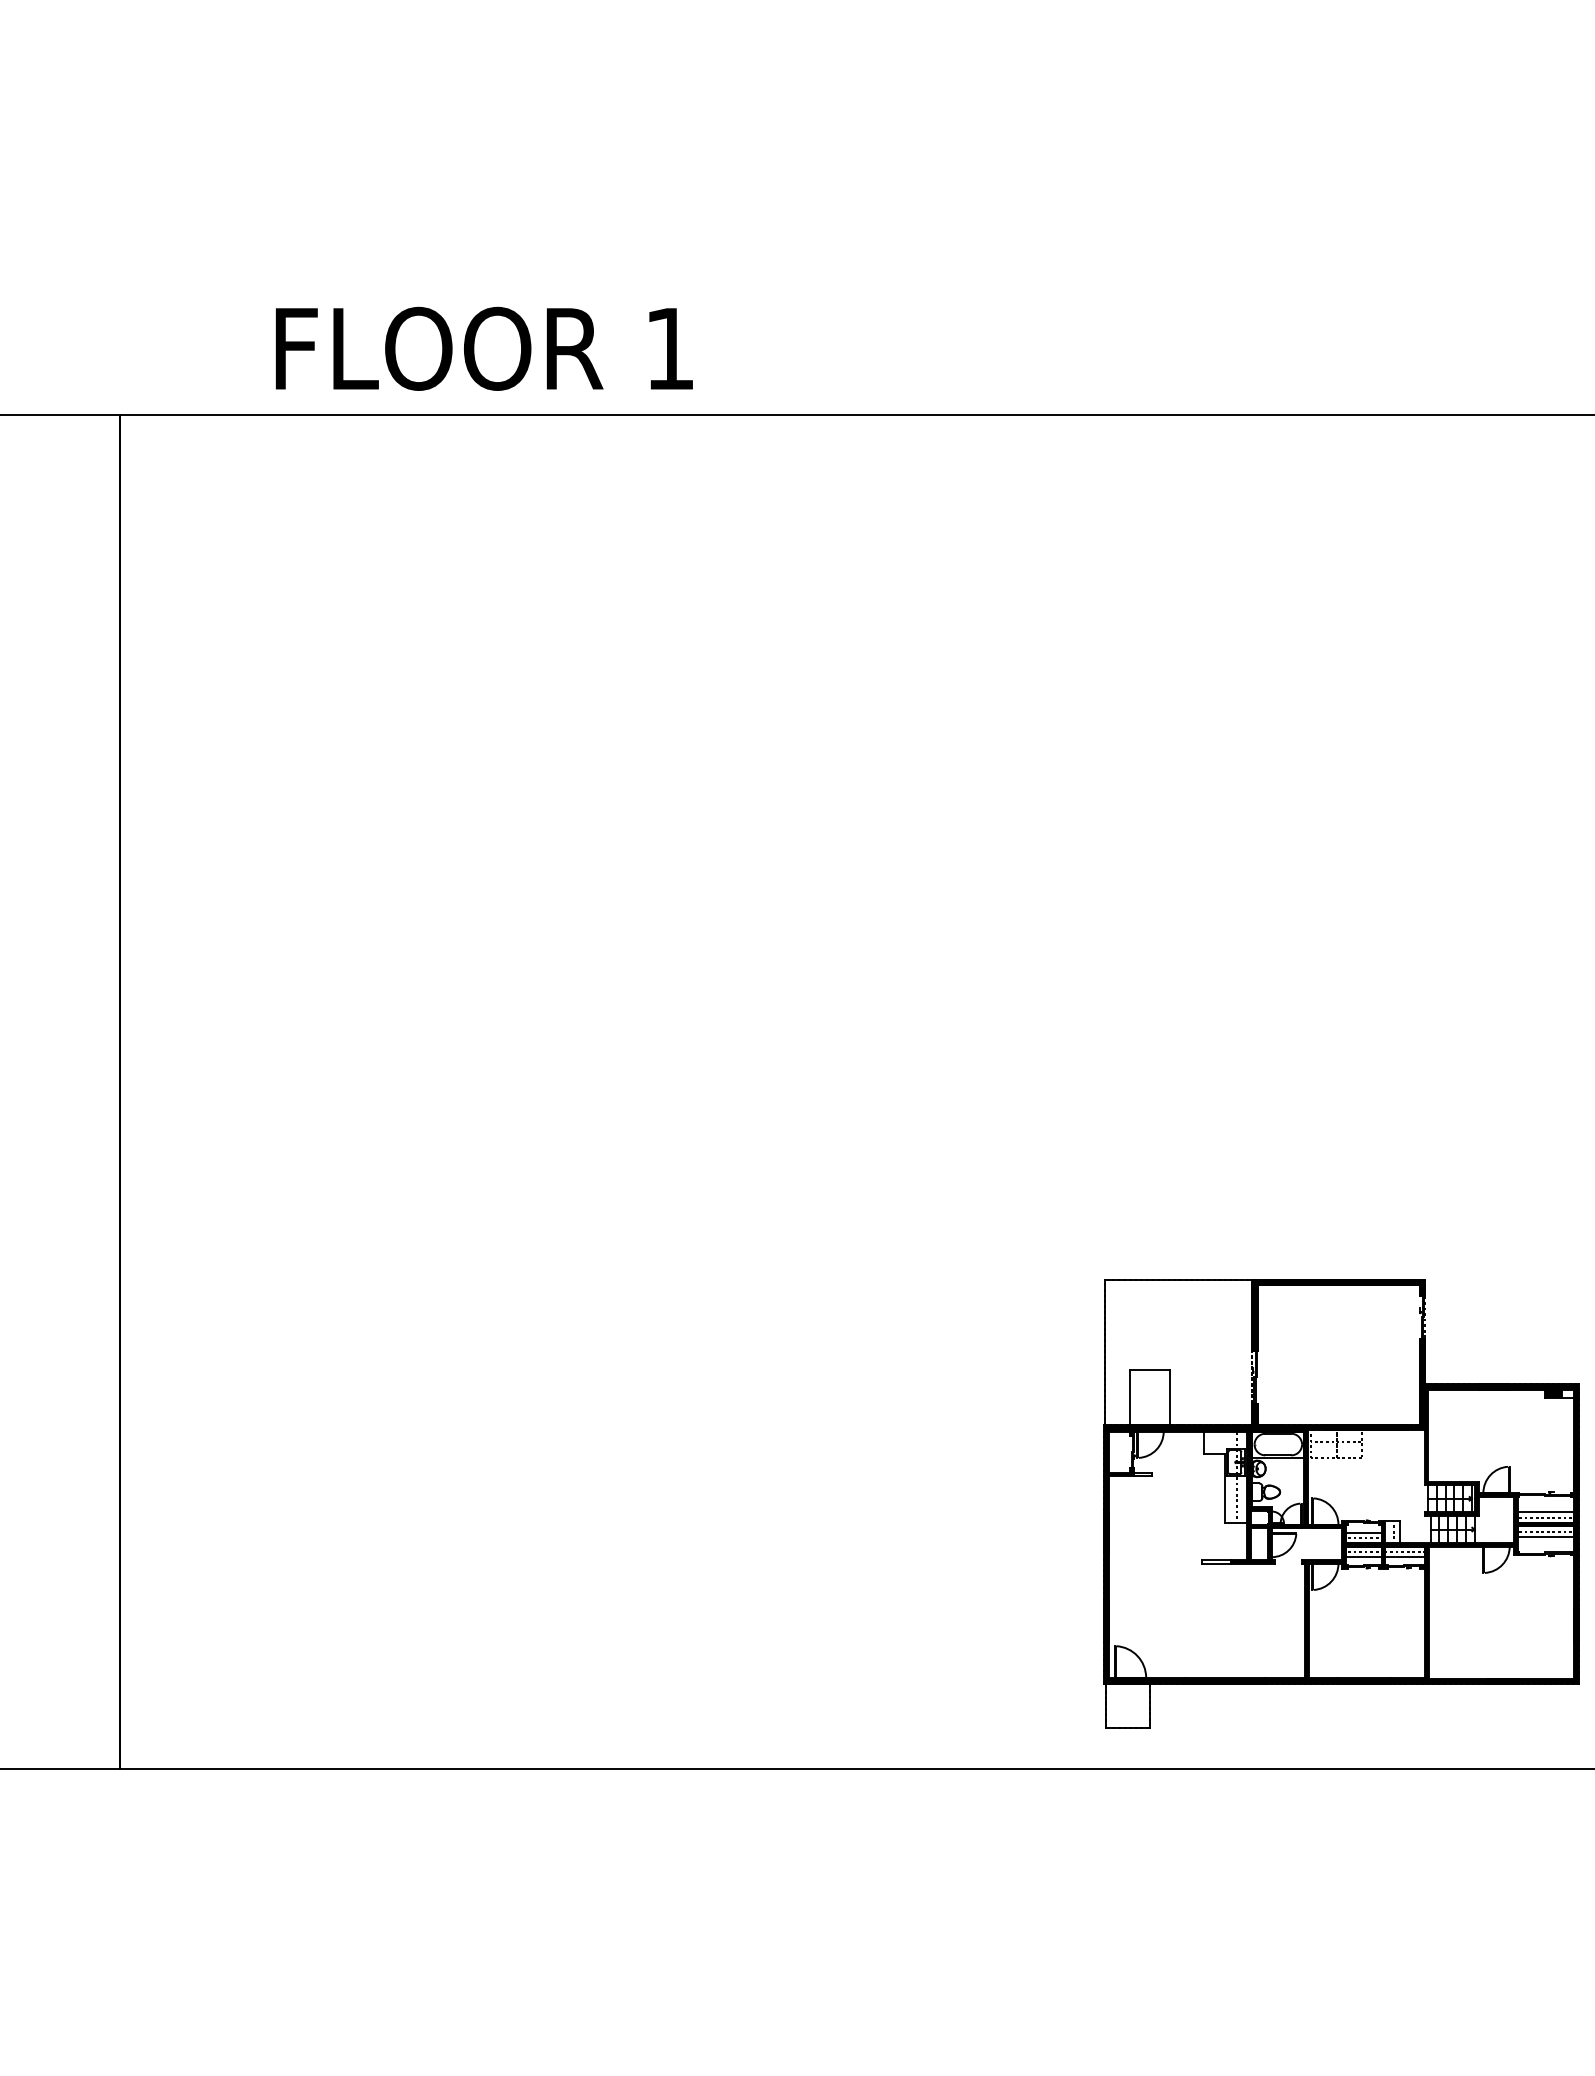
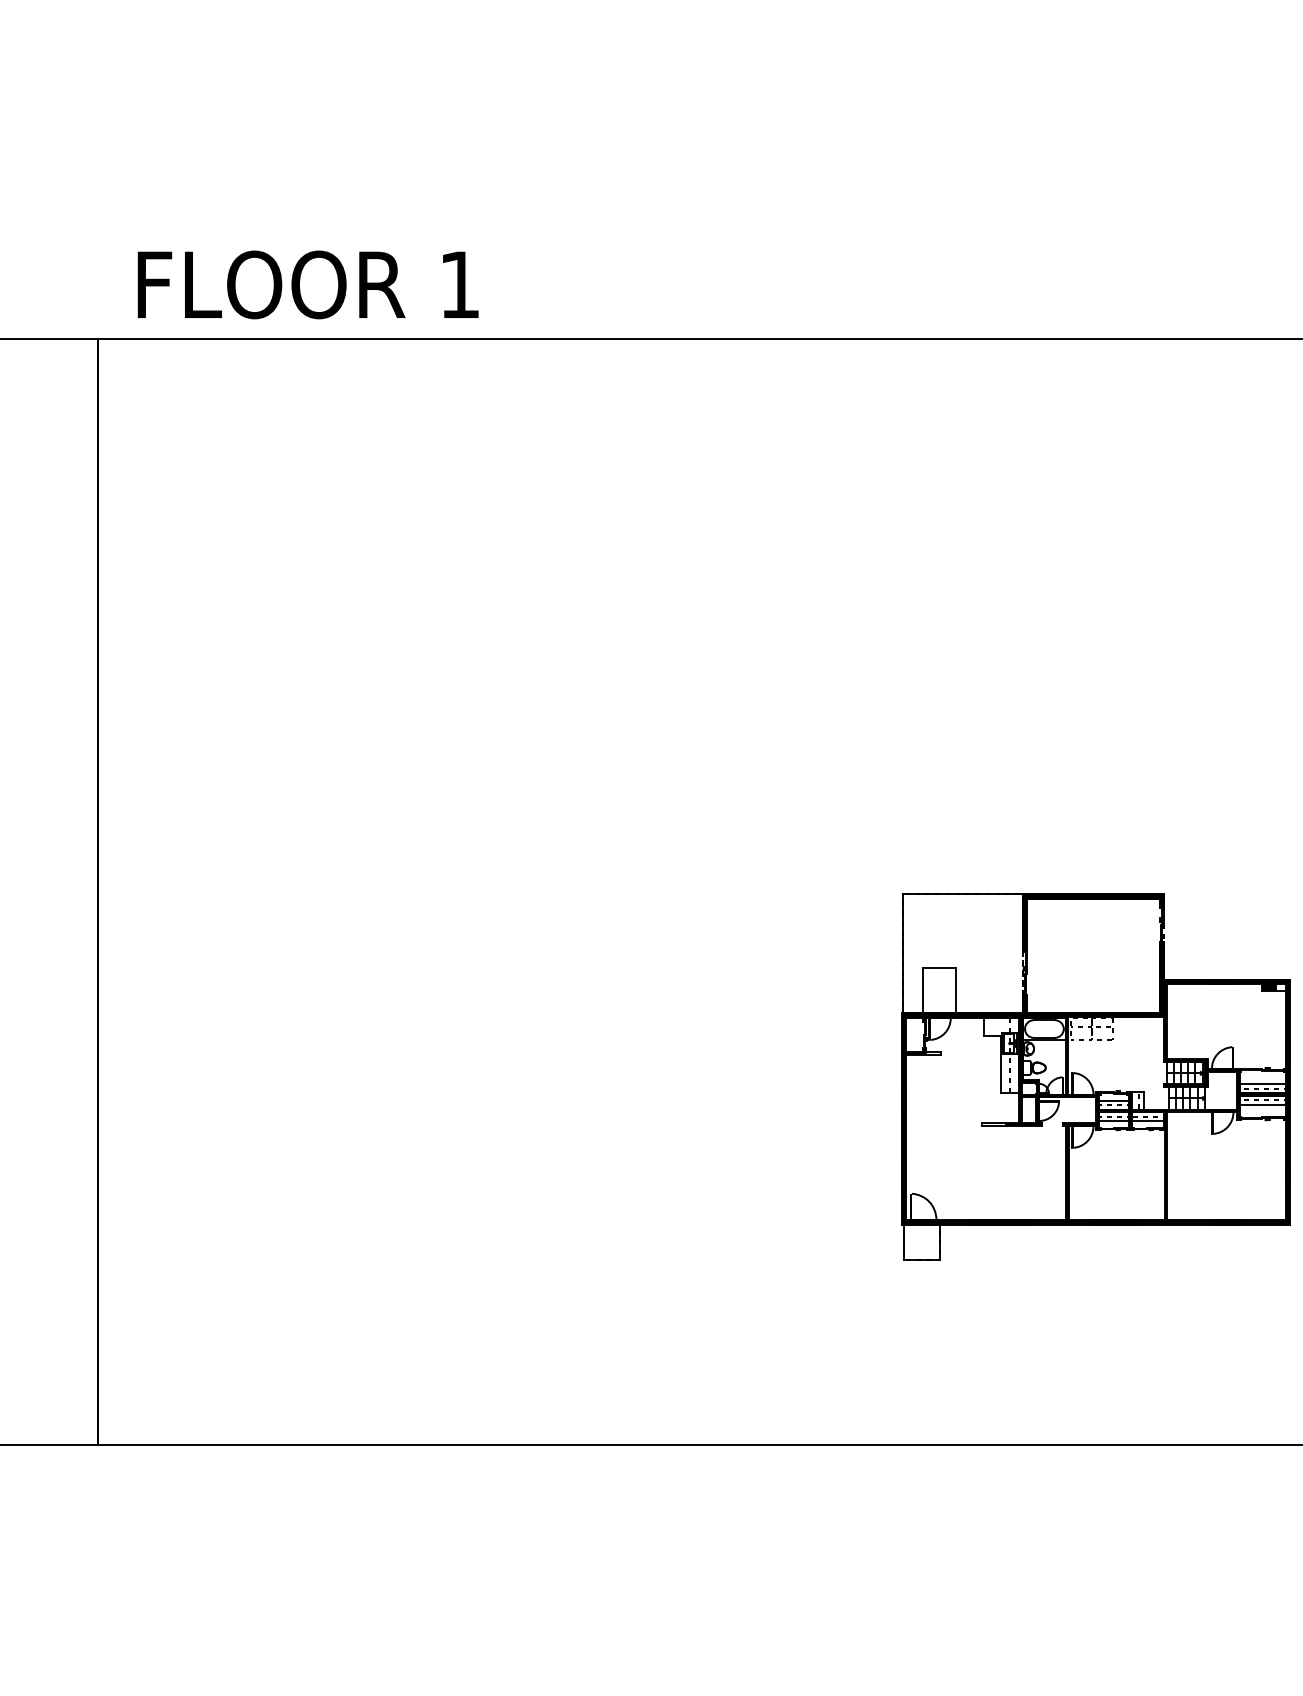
text: (484, 348) -> (308, 284), moved
part: (1341, 1503) -> (1096, 1077), moved

